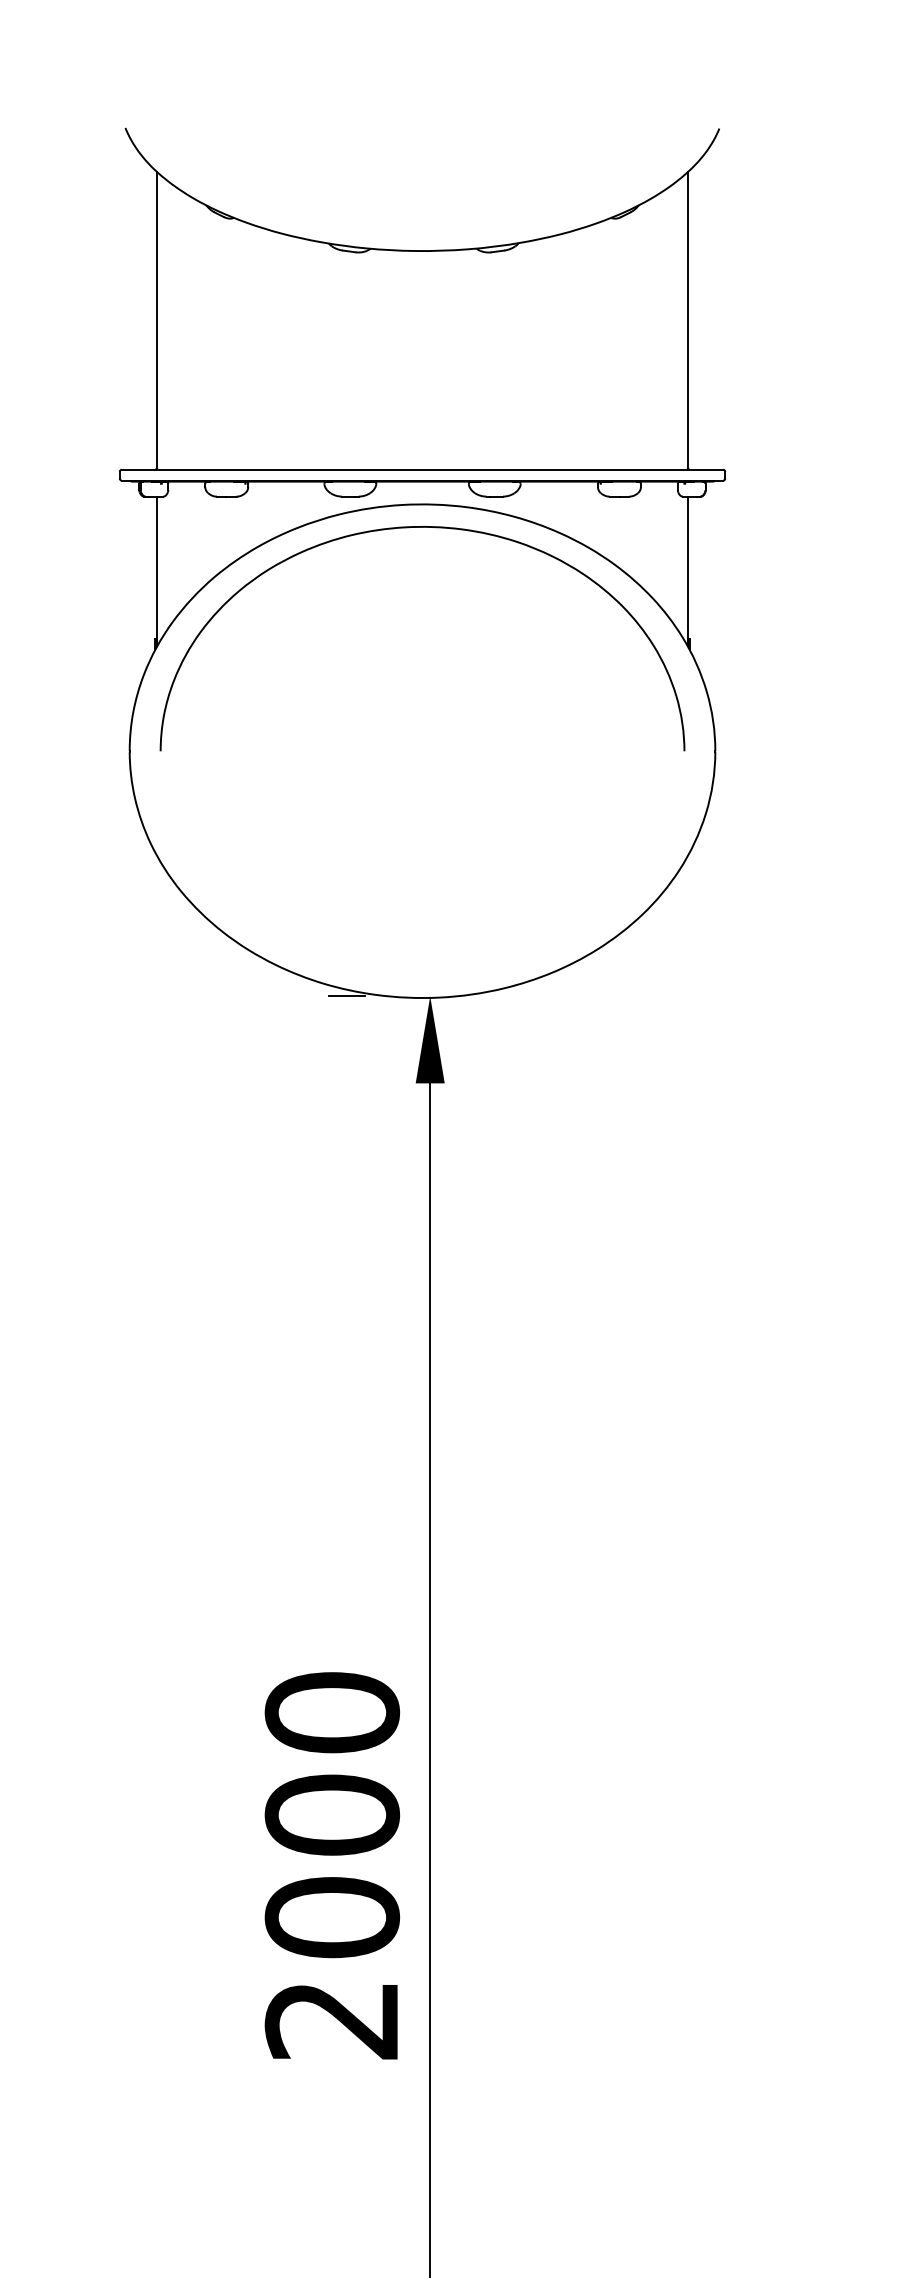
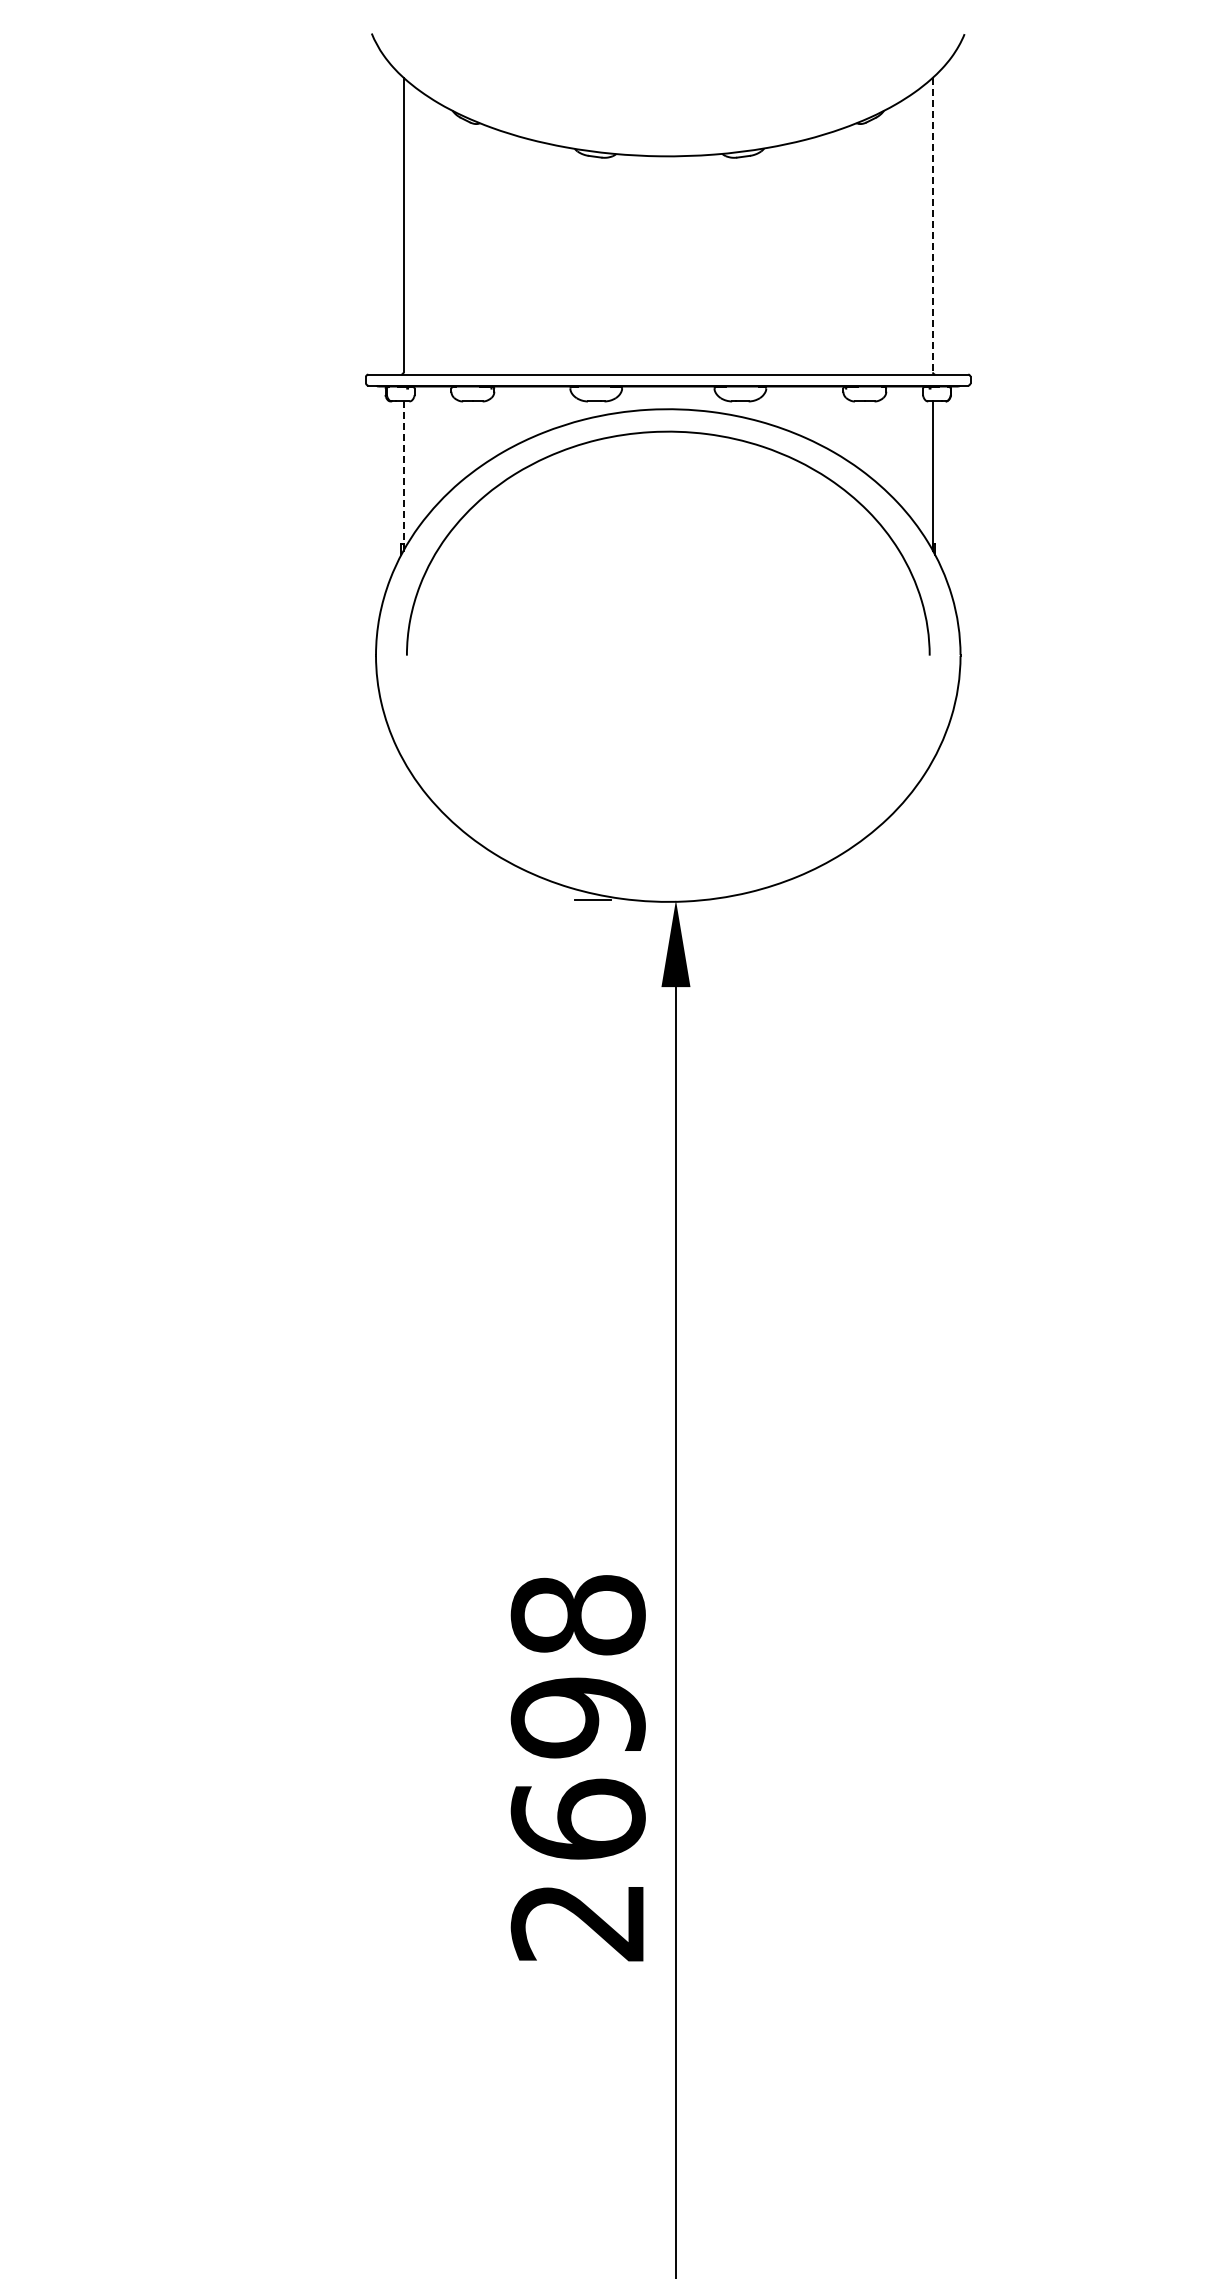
line: (688, 320) -> (933, 225), solid -> dashed
line: (157, 571) -> (403, 476), solid -> dashed
text: (331, 1815) -> (577, 1717), 2000 -> 2698

